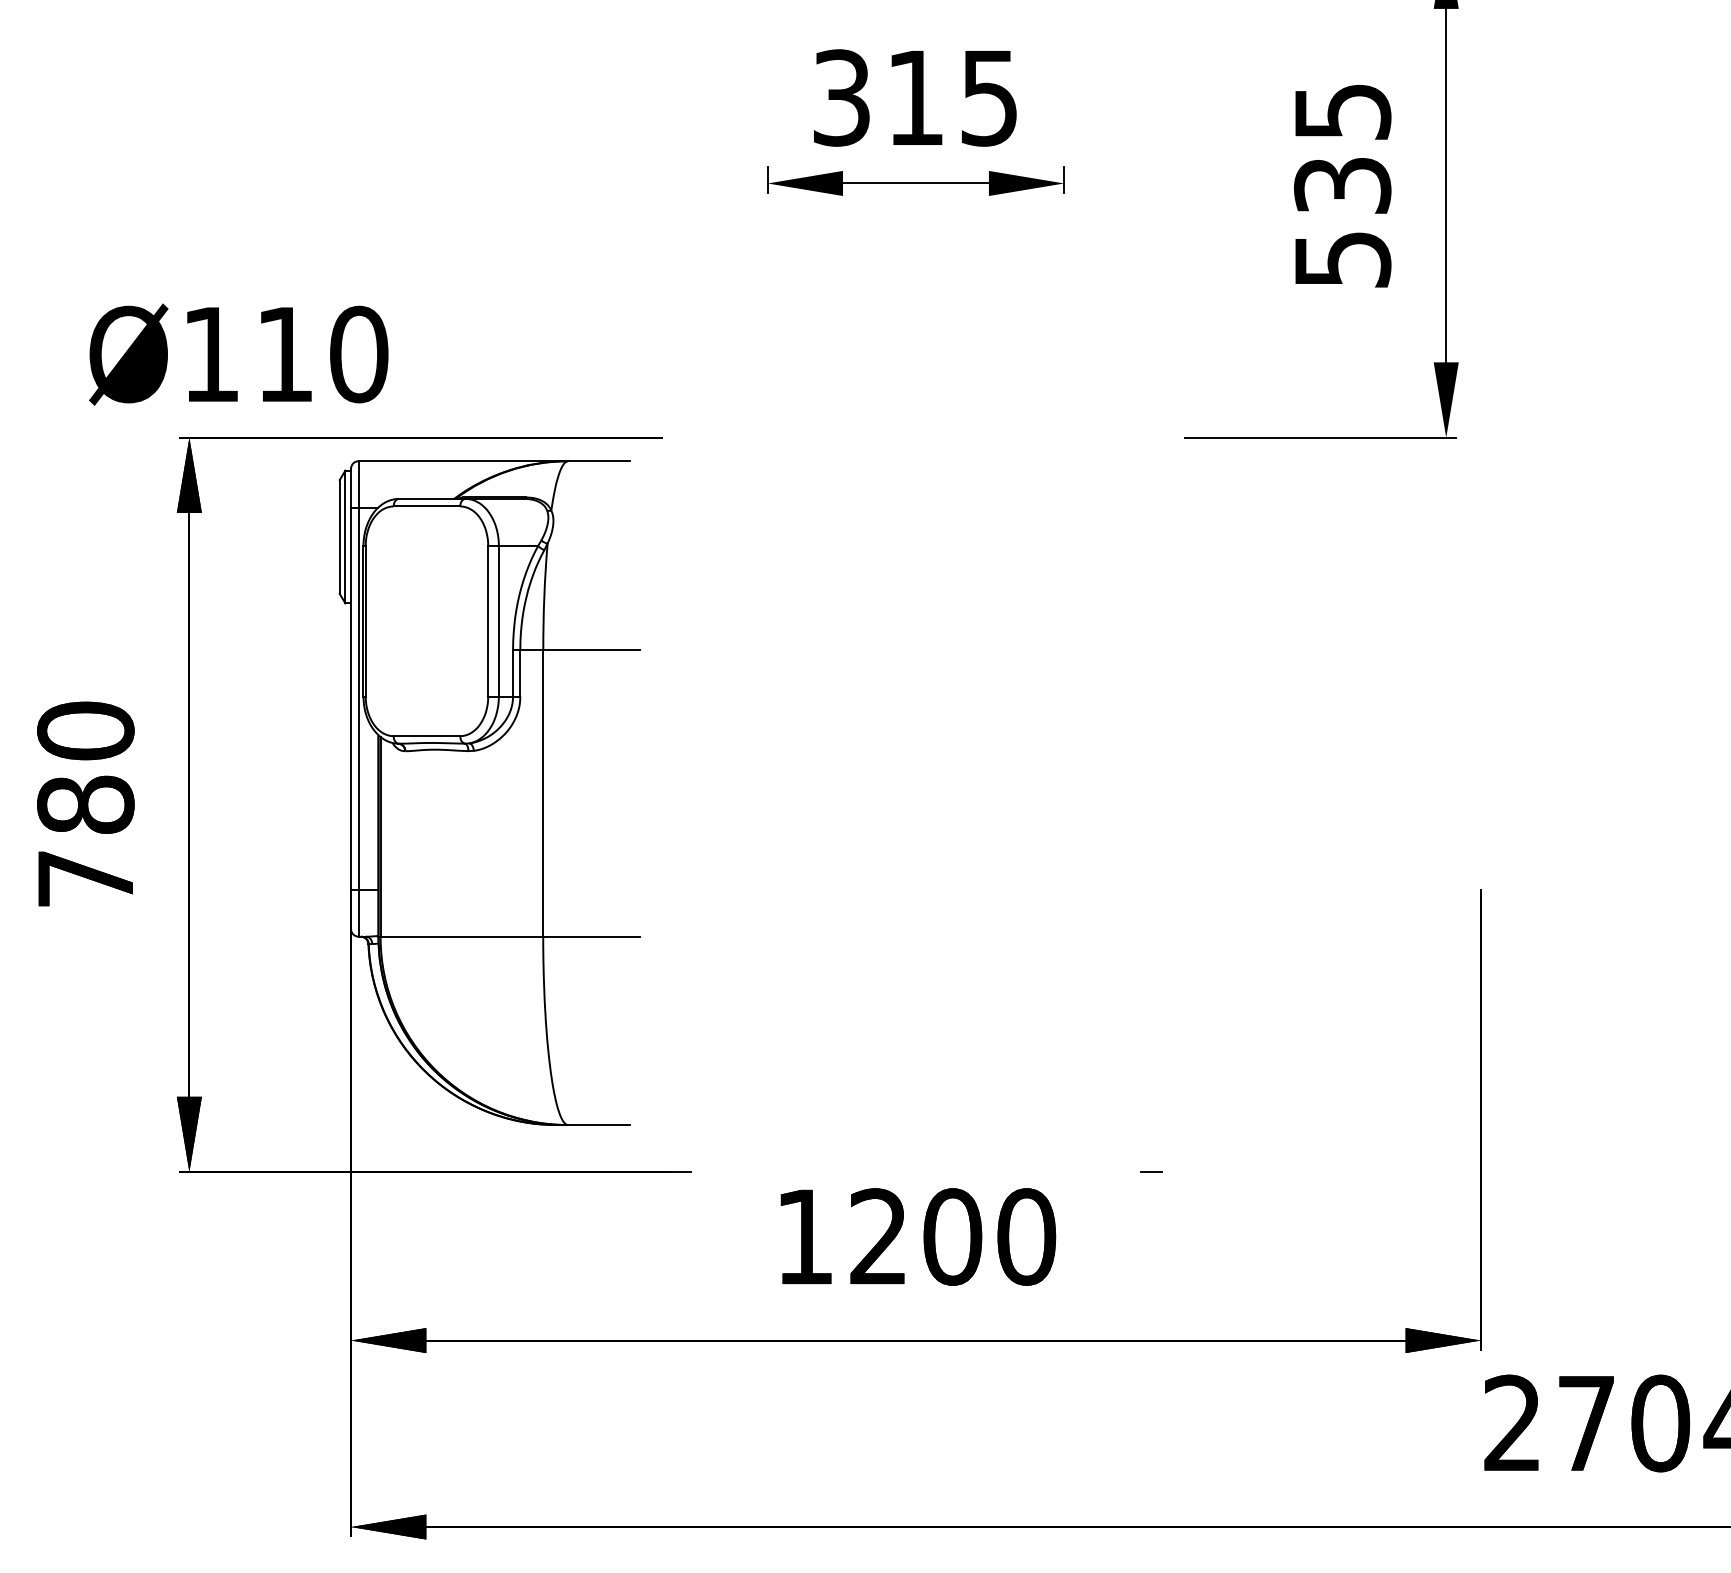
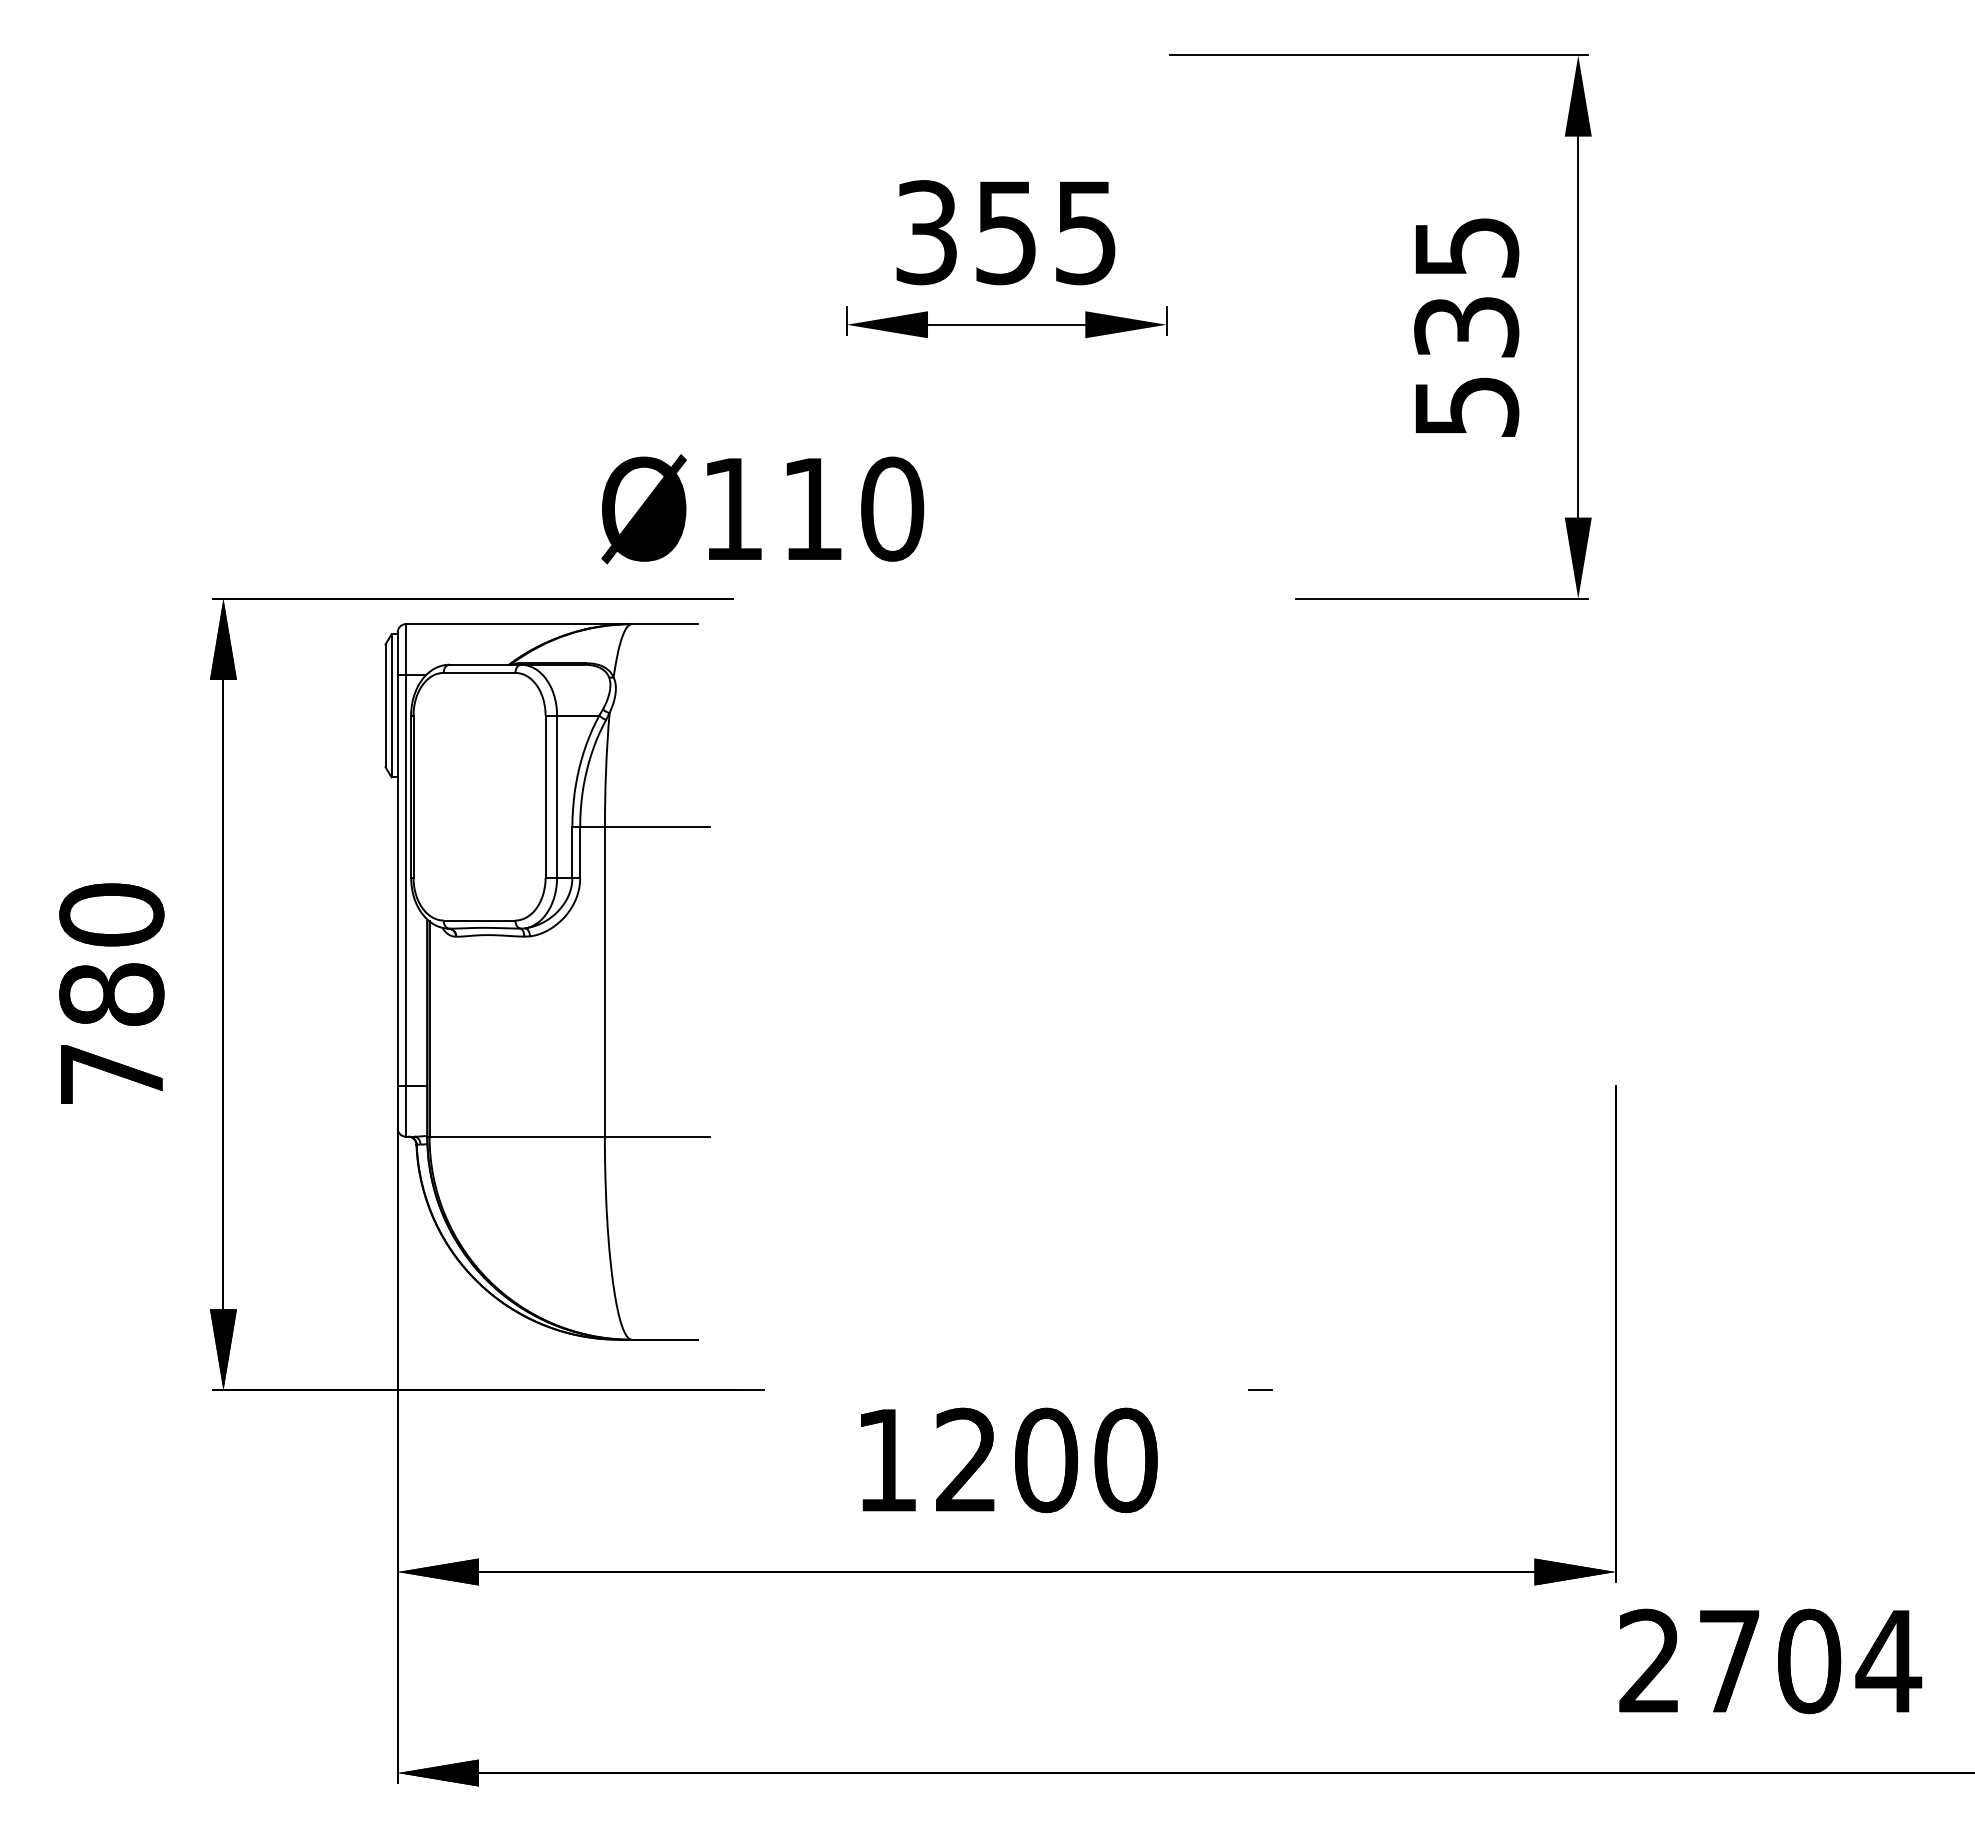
text: (914, 98) -> (1005, 233), 315 -> 355
text: (238, 354) -> (762, 509), moved

